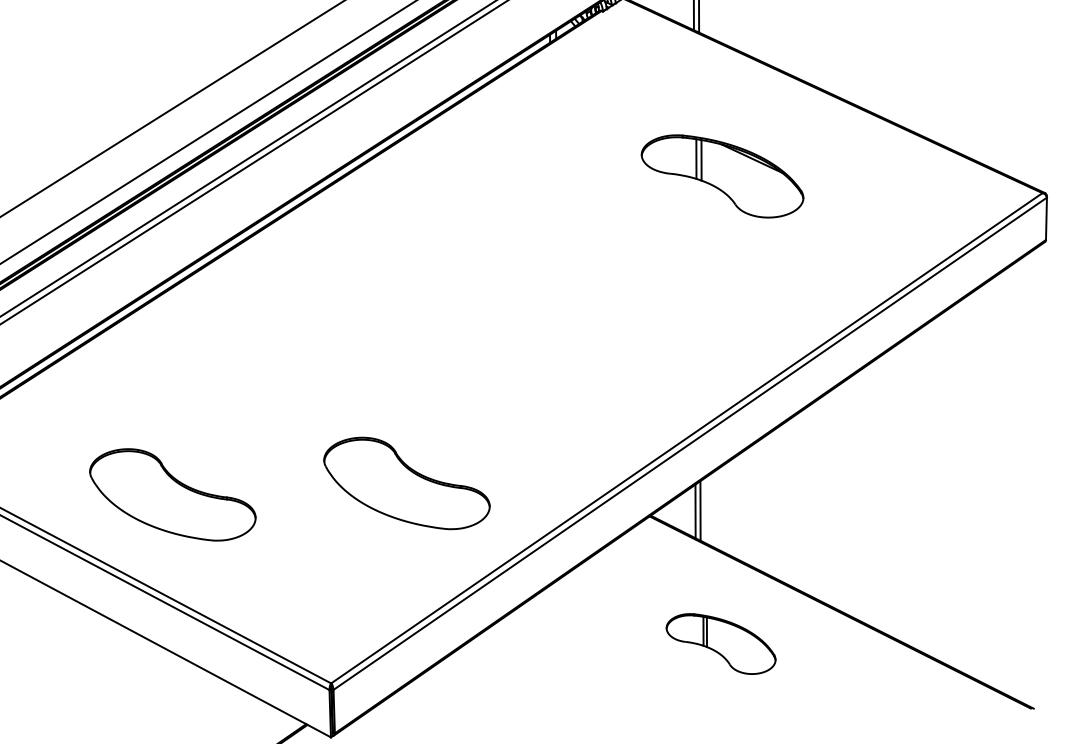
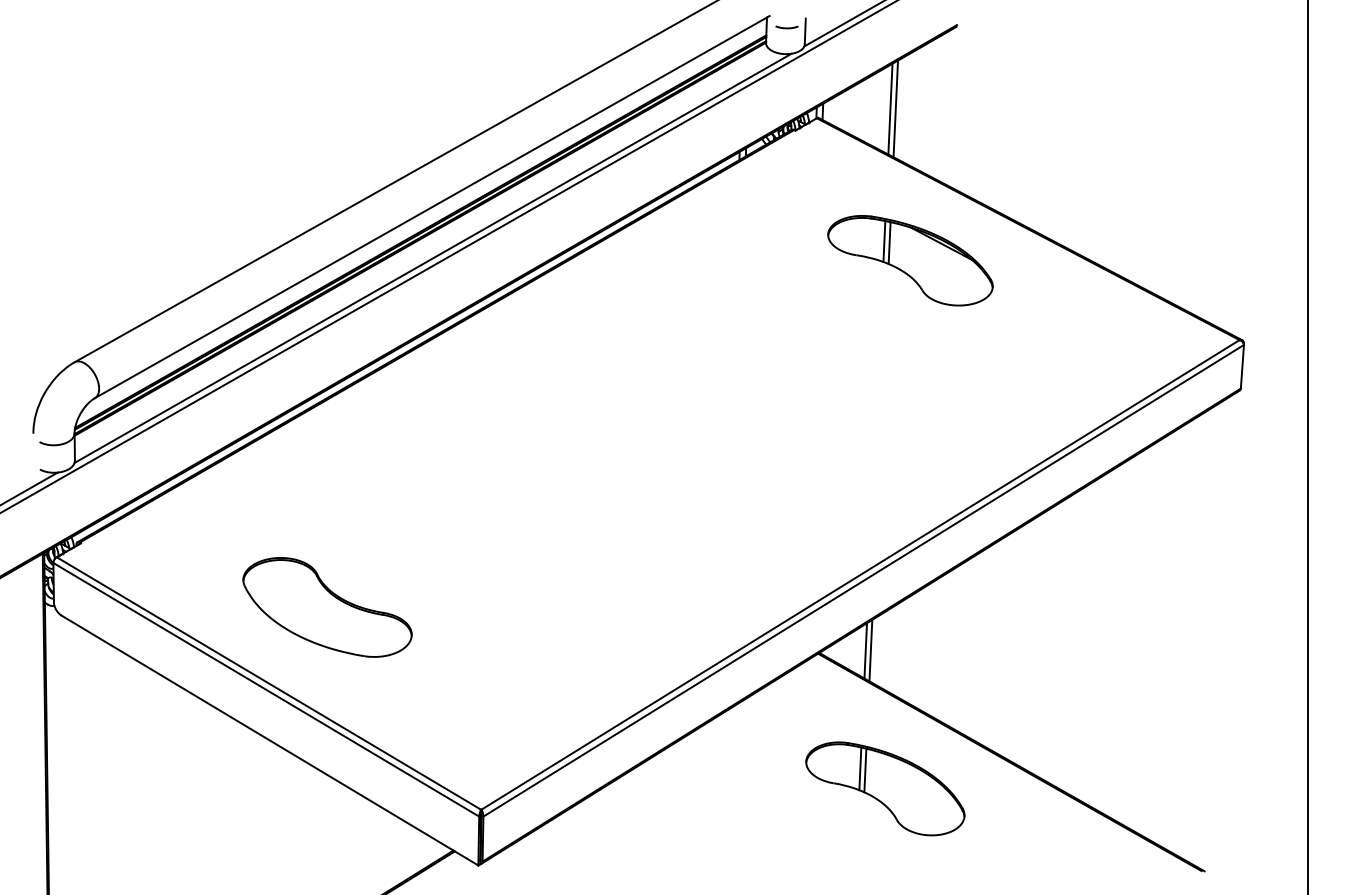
part: (722, 176) -> (910, 260), moved
part: (406, 483) -> (569, 607), removed
part: (721, 643) -> (885, 788), size x1.43

